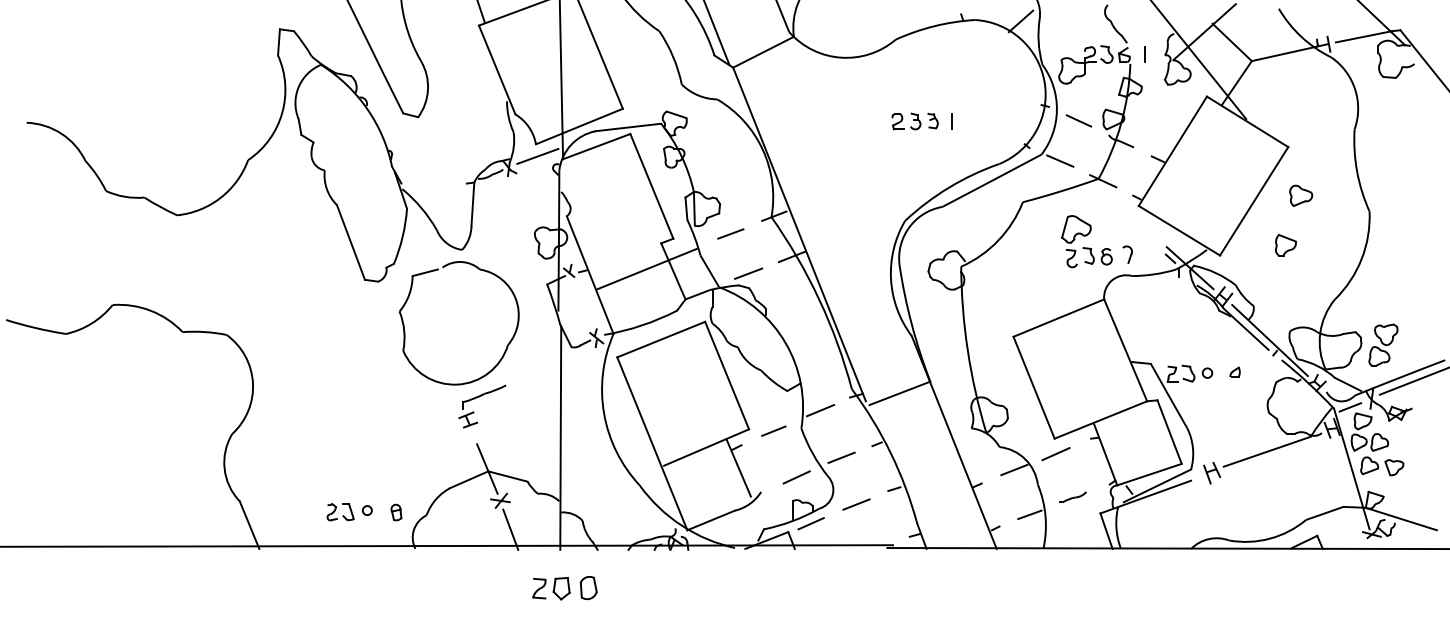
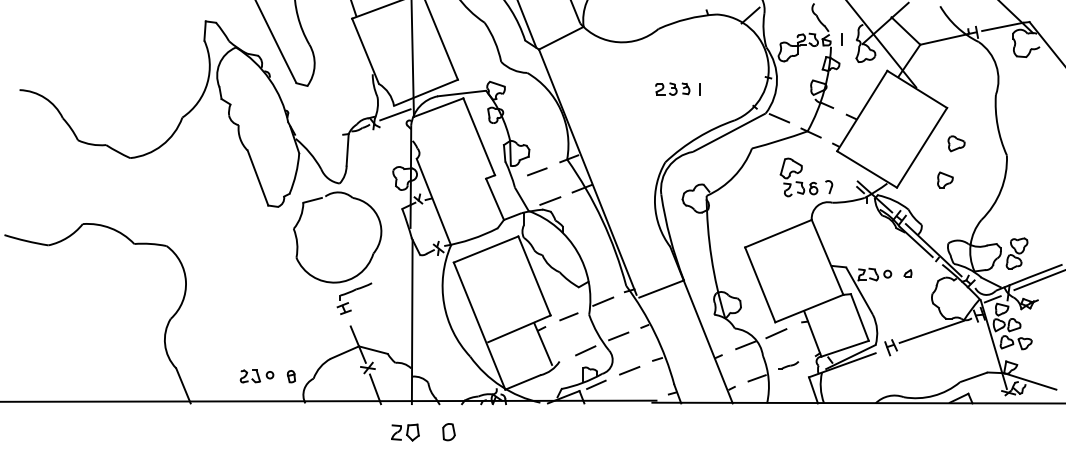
line: (1078, 120) -> (792, 88), removed
line: (646, 268) -> (475, 197), removed
part: (588, 588) -> (448, 432), moved

